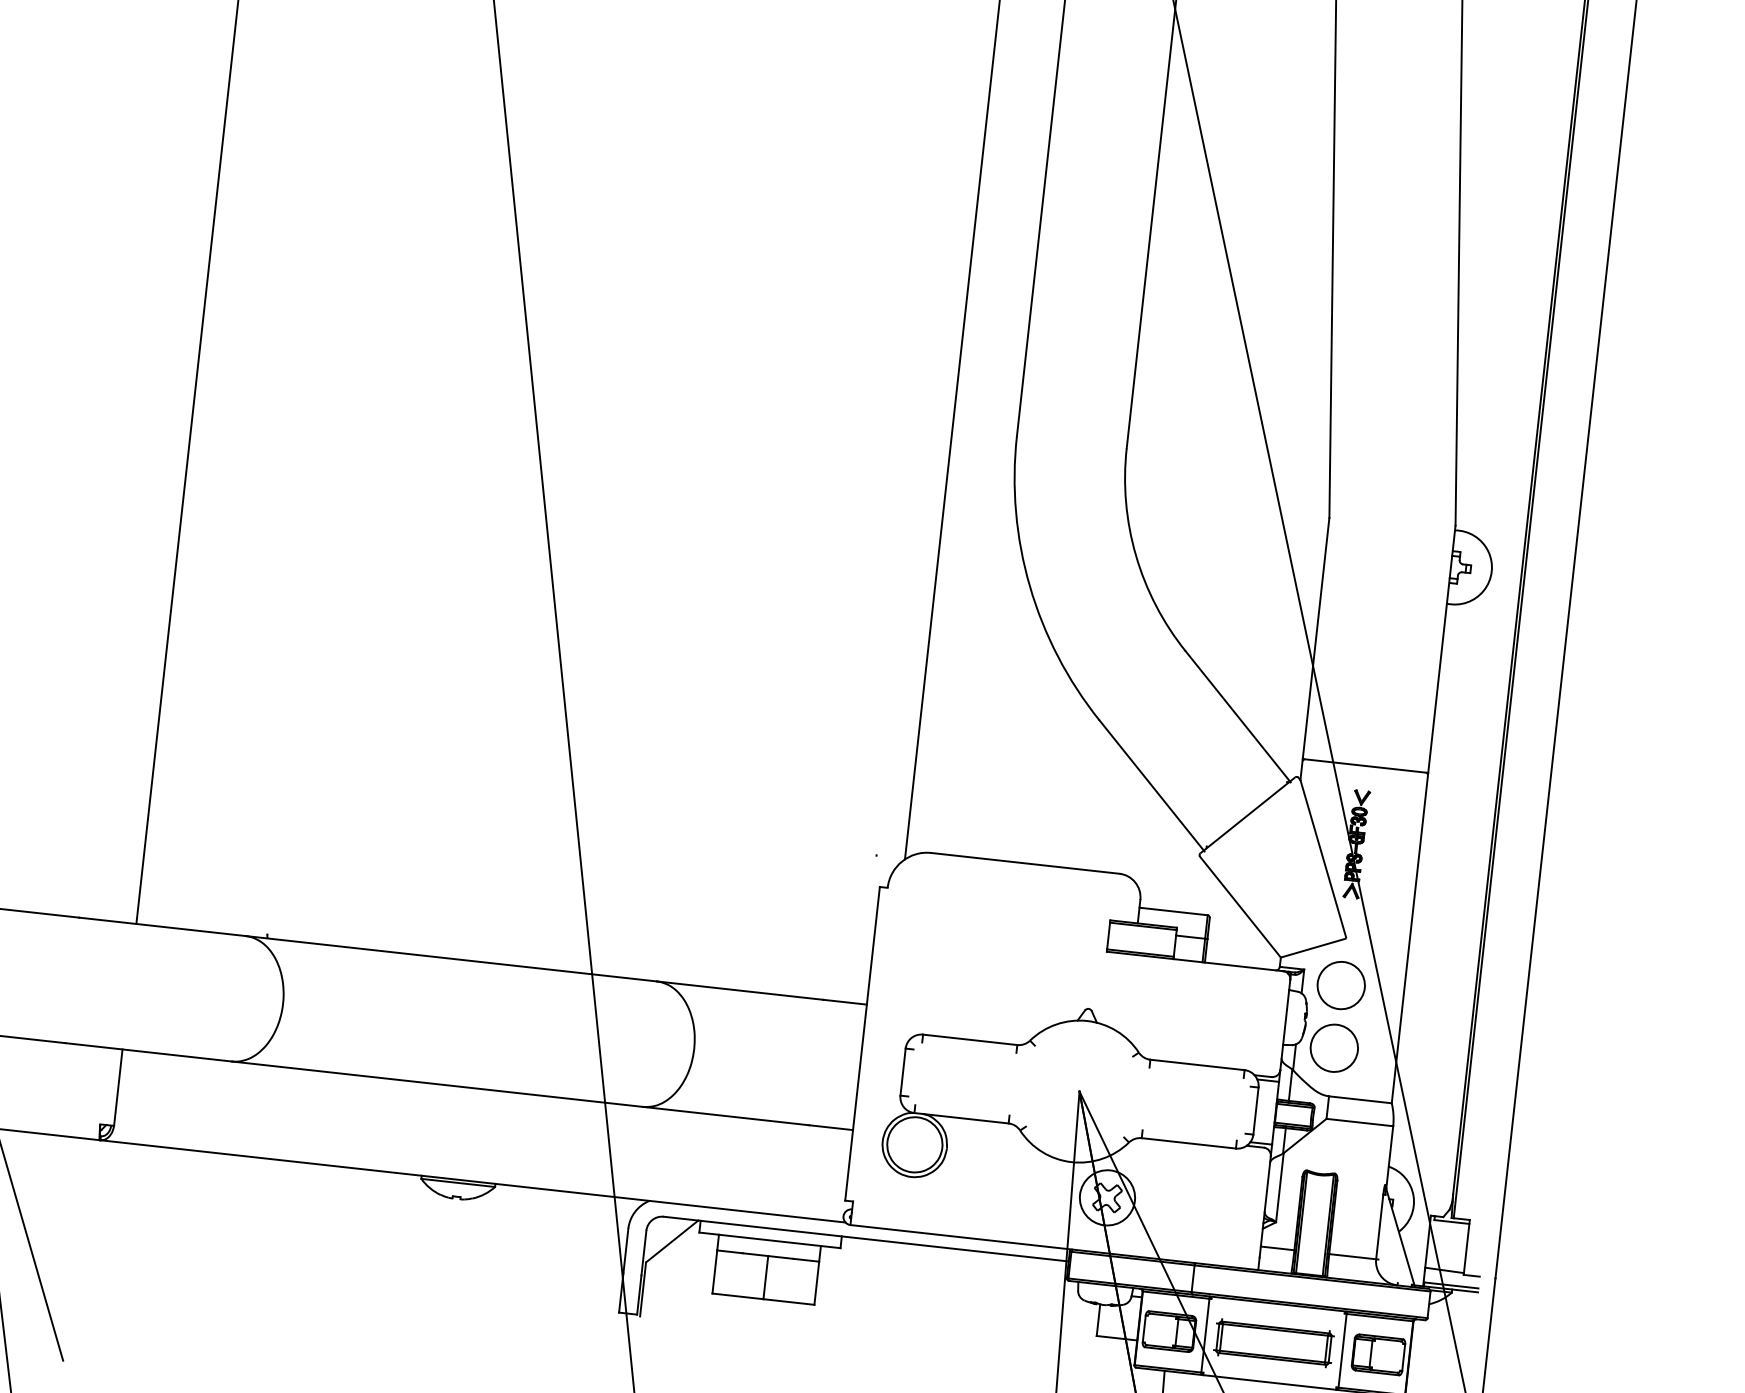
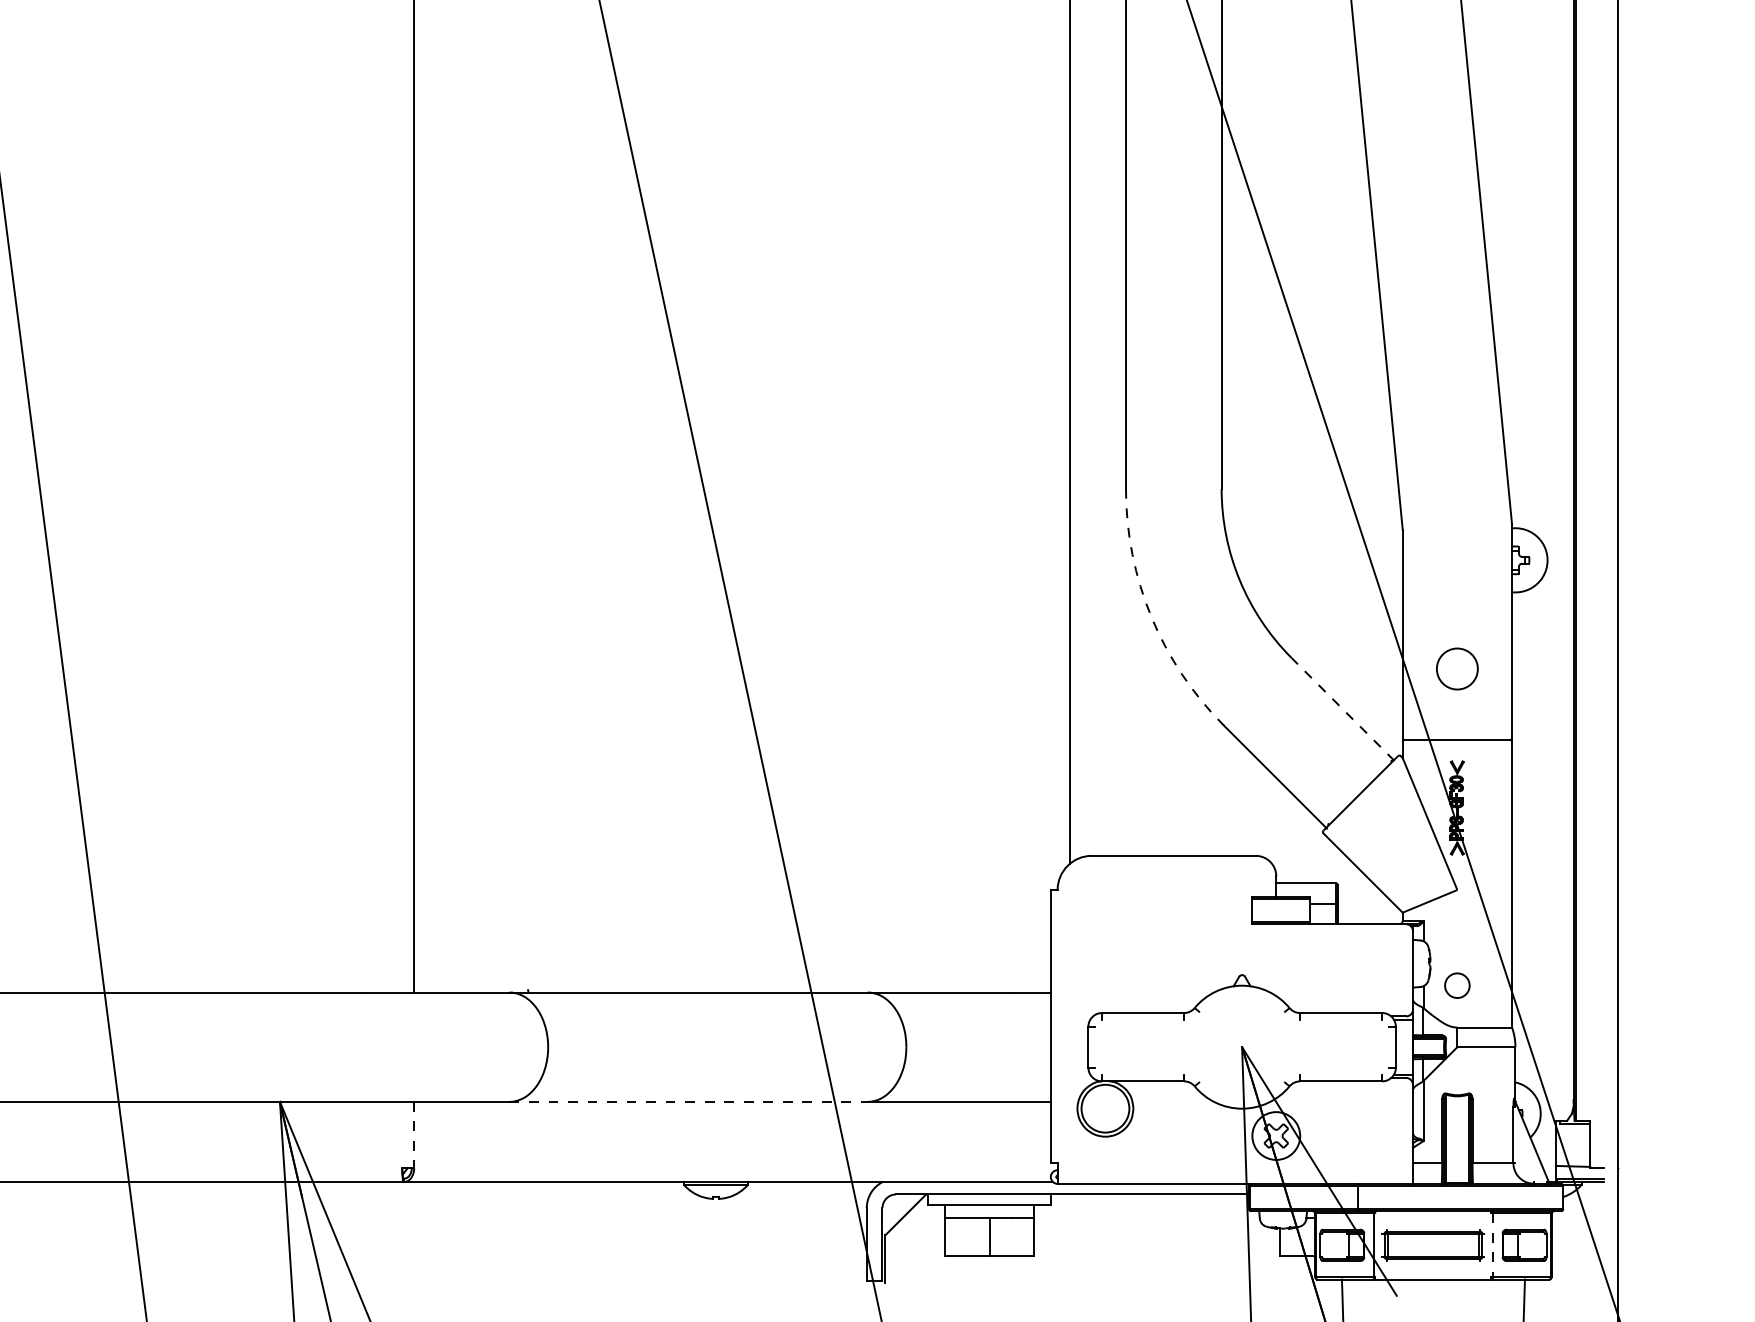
arc: (1029, 586) -> (1151, 617), solid -> dashed
line: (1238, 716) -> (1343, 709), solid -> dashed
circle: (1341, 984) -> (1457, 668), moved
circle: (1333, 1047) -> (1456, 985), size x0.6
line: (438, 1083) -> (689, 1101), solid -> dashed
line: (118, 1088) -> (414, 1135), solid -> dashed
line: (1342, 1351) -> (1493, 1245), solid -> dashed

